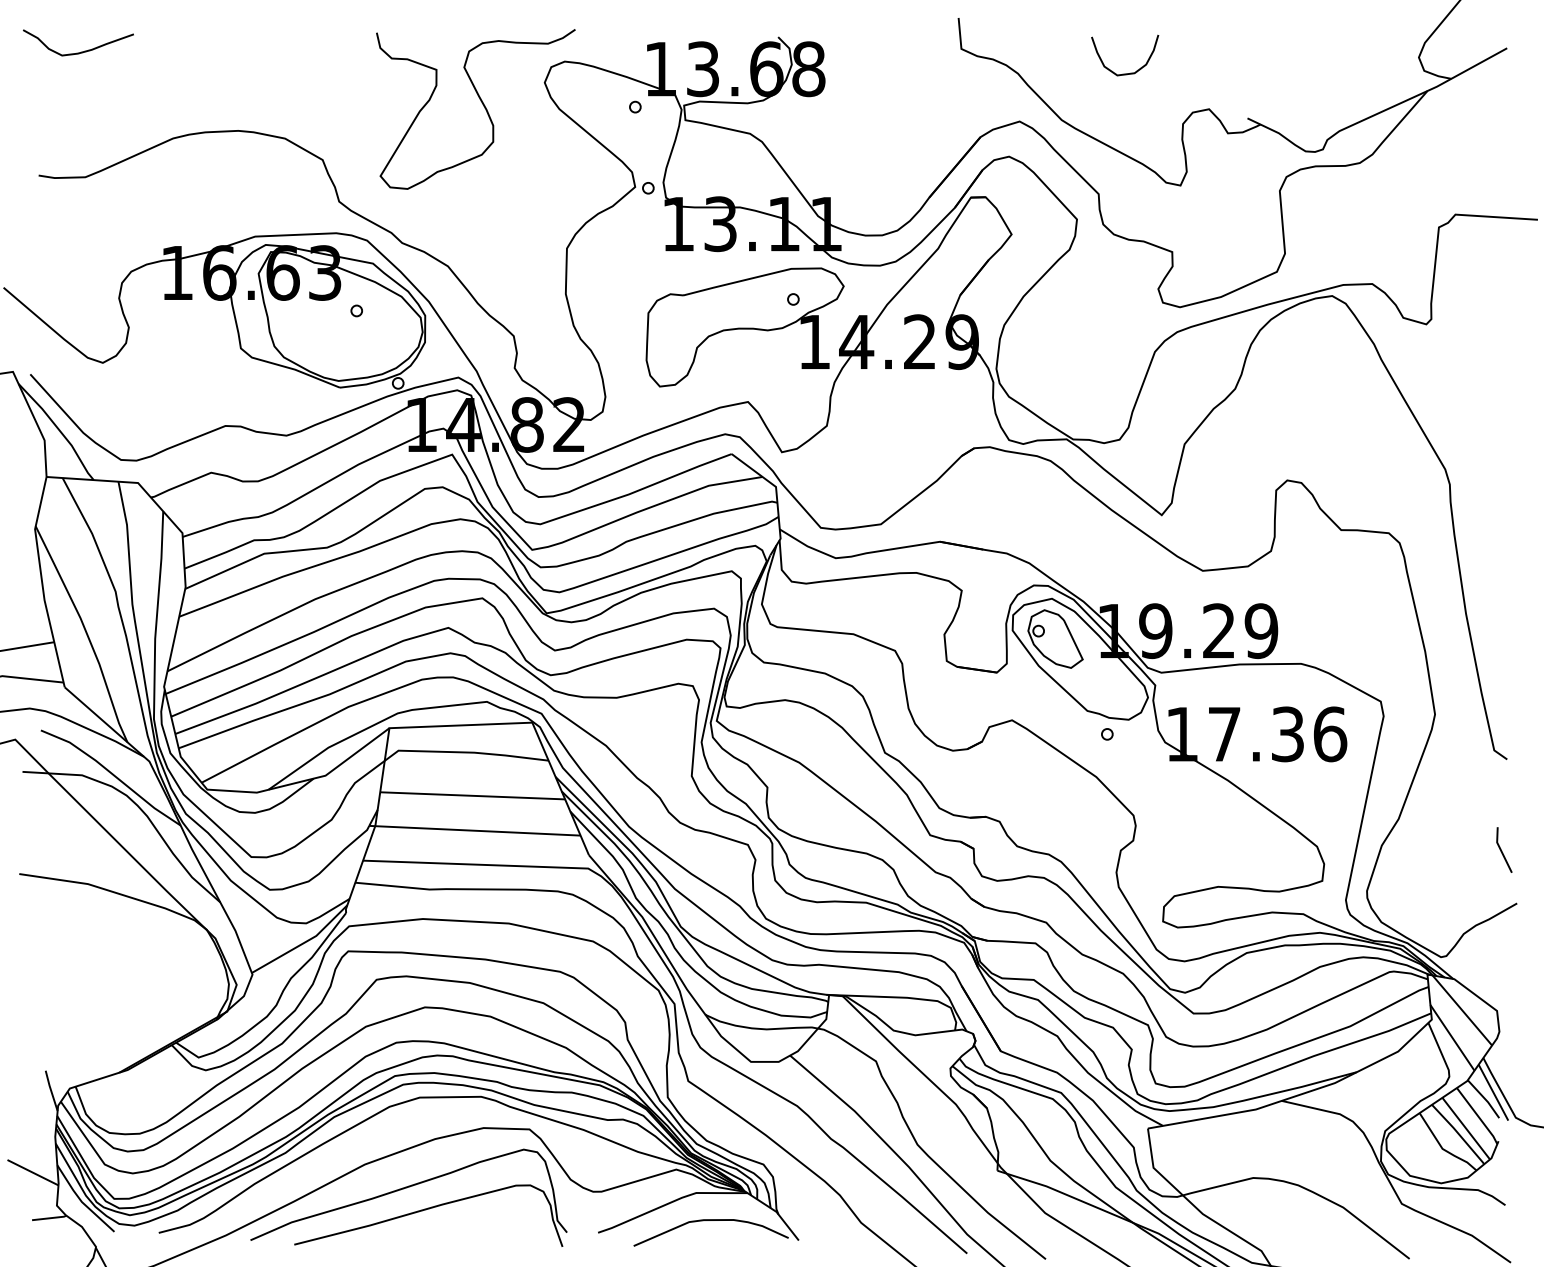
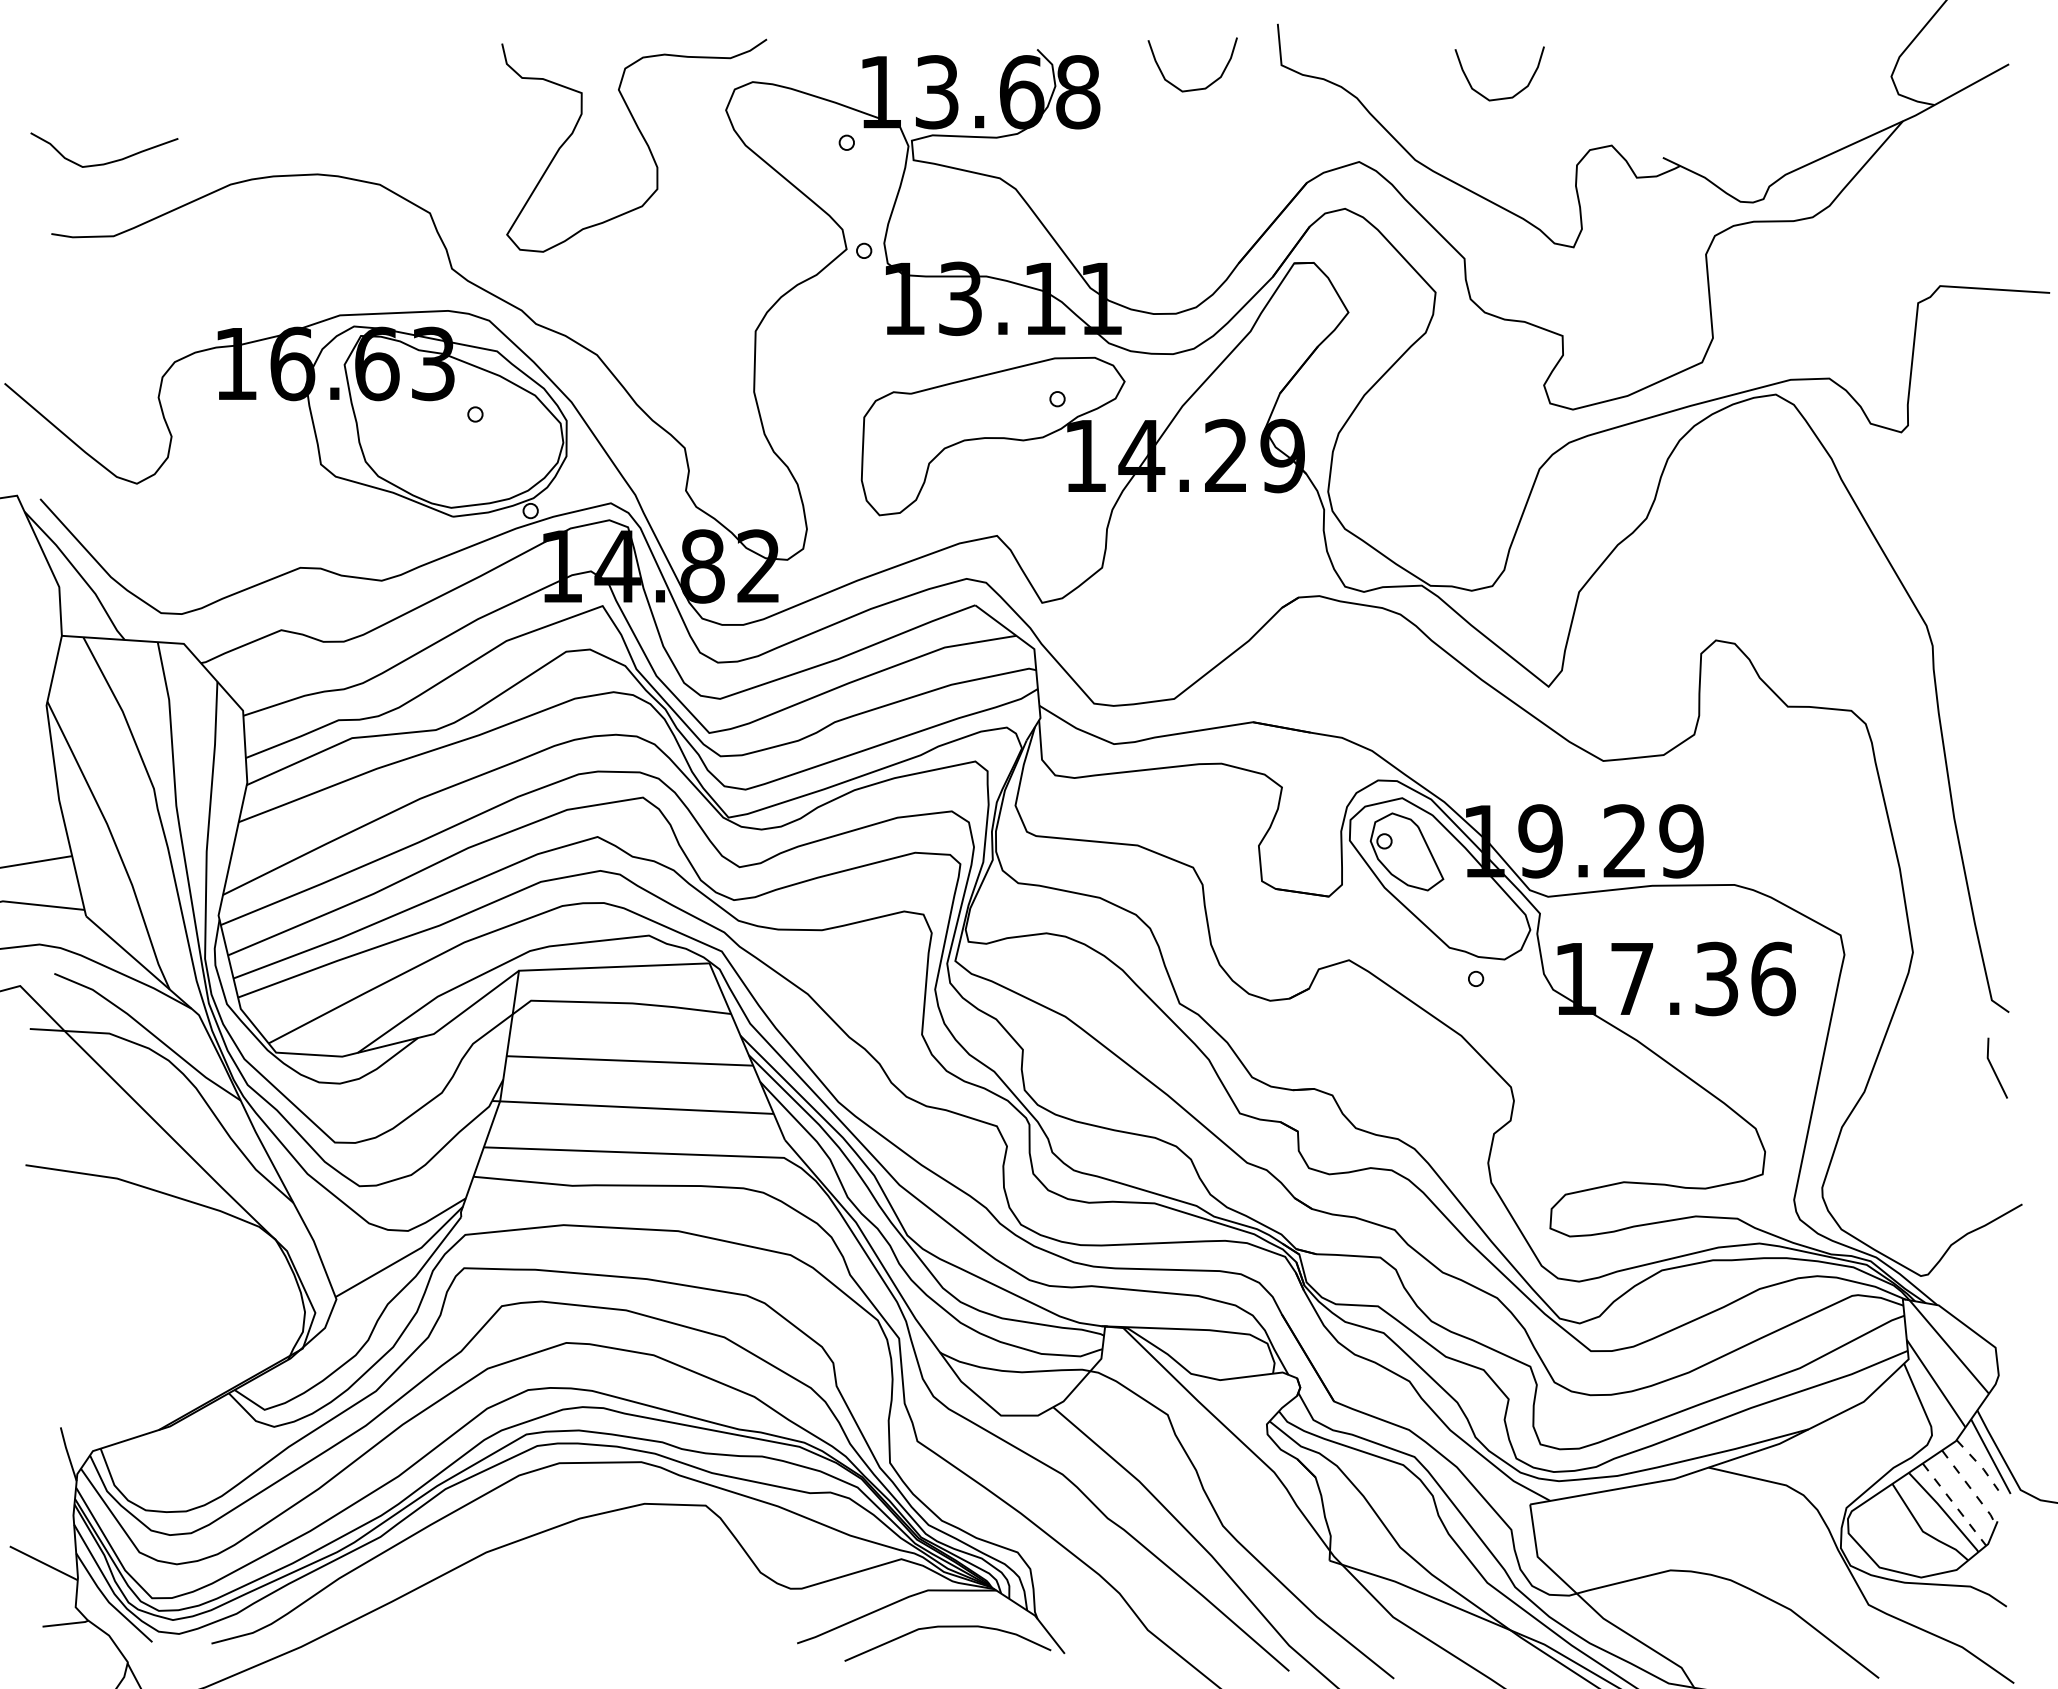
curve: (82, 51) -> (109, 161), moved
curve: (897, 66) -> (1196, 88), added
line: (1502, 851) -> (1994, 1069), moved
line: (1484, 1099) -> (1979, 1465), solid -> dashed
line: (1478, 1115) -> (1970, 1487), solid -> dashed
line: (1466, 1128) -> (1954, 1504), solid -> dashed
part: (405, 1188) -> (540, 1584), removed

